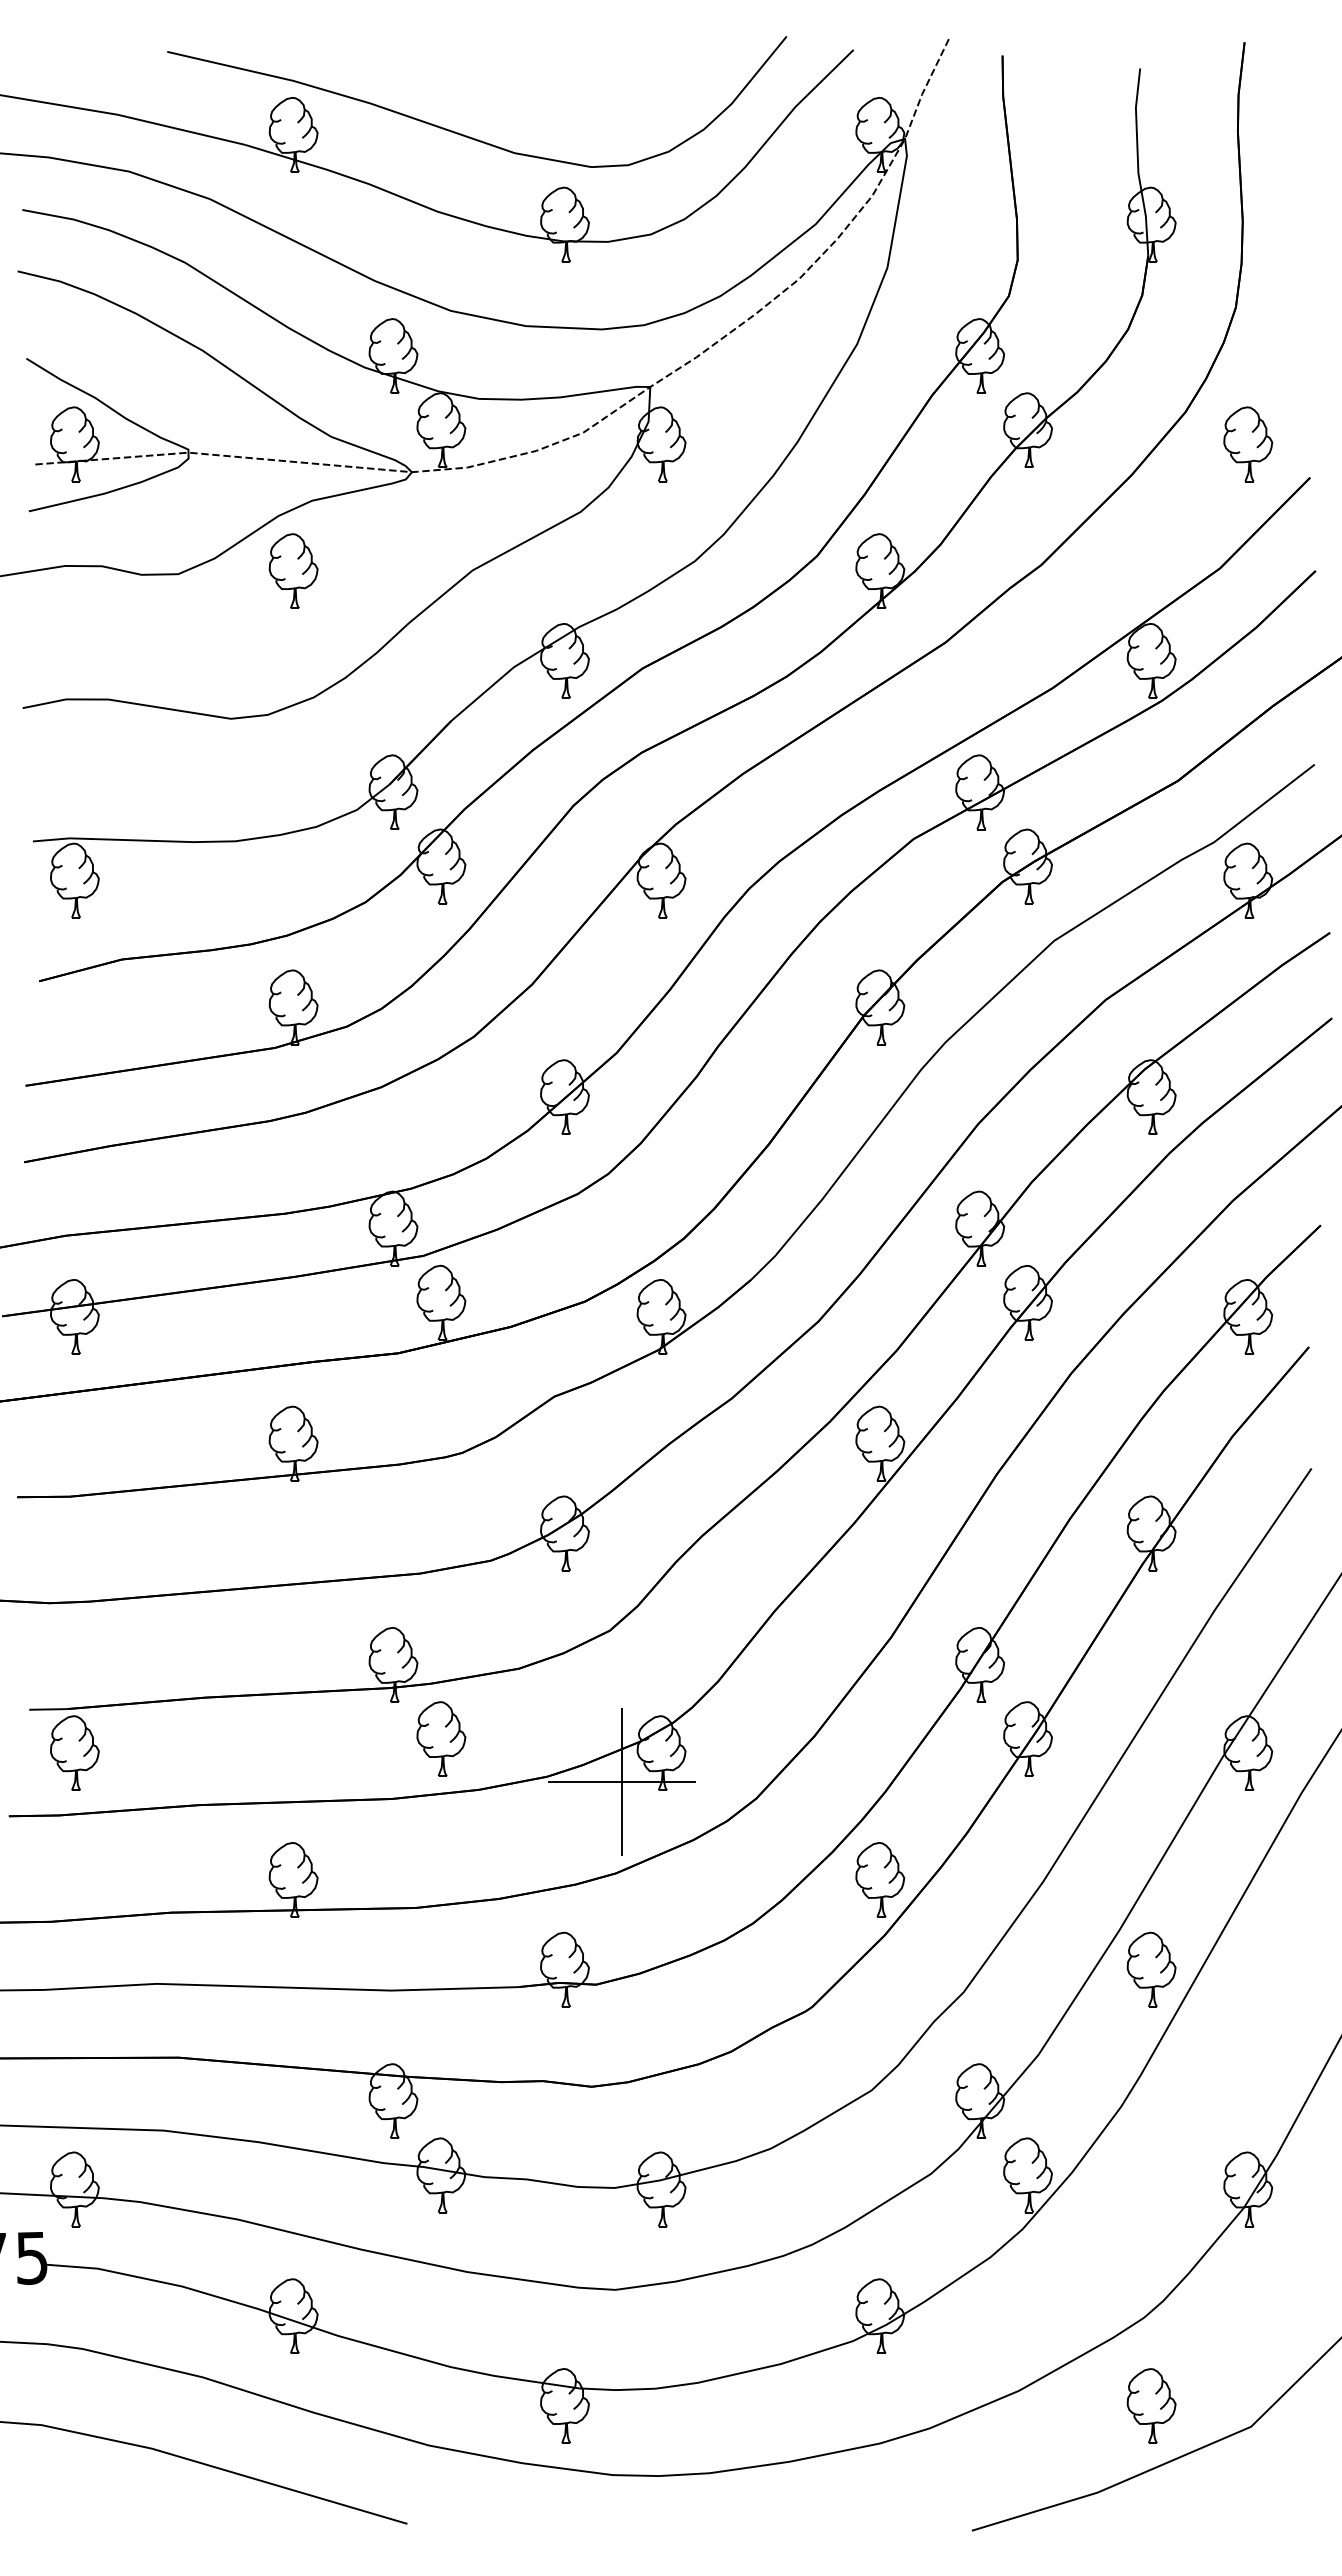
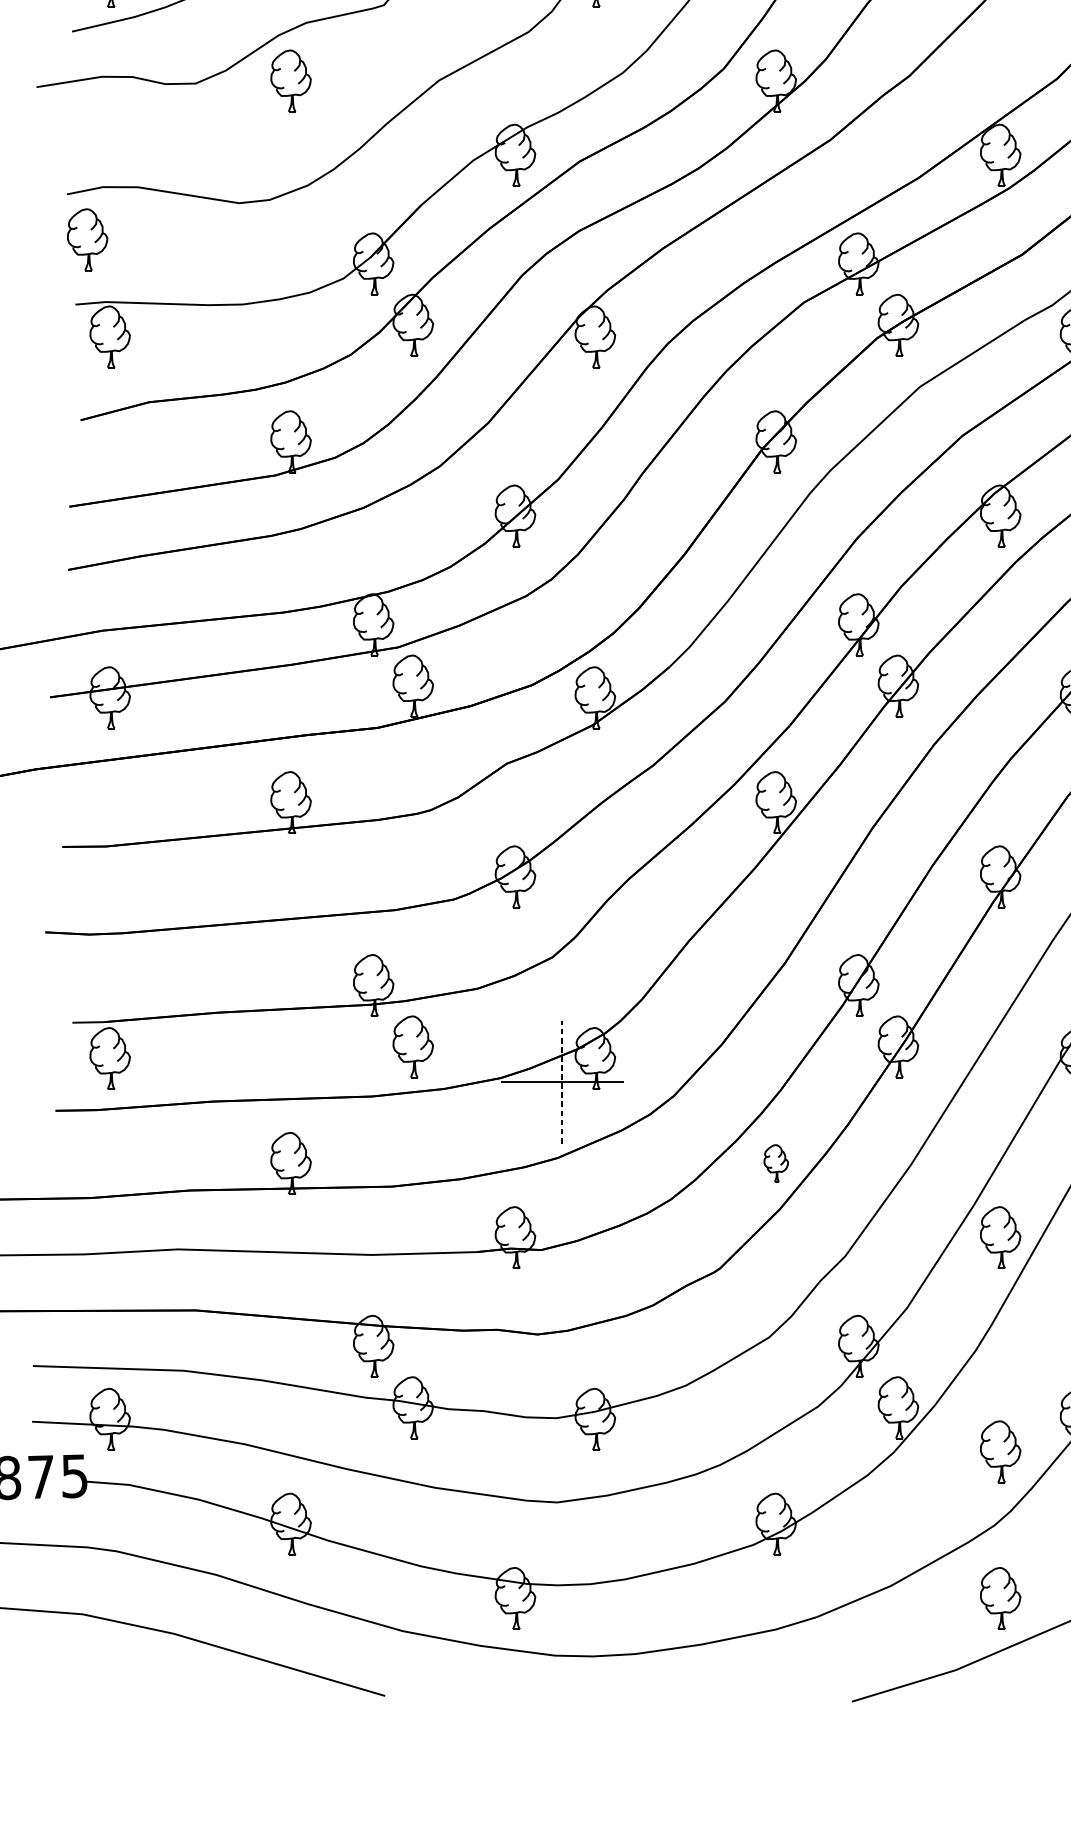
part: (47, 762) -> (87, 239), added
line: (621, 1781) -> (562, 1082), solid -> dashed
part: (880, 1879) -> (776, 1163), size x0.6
part: (1151, 2228) -> (1000, 1451), added

